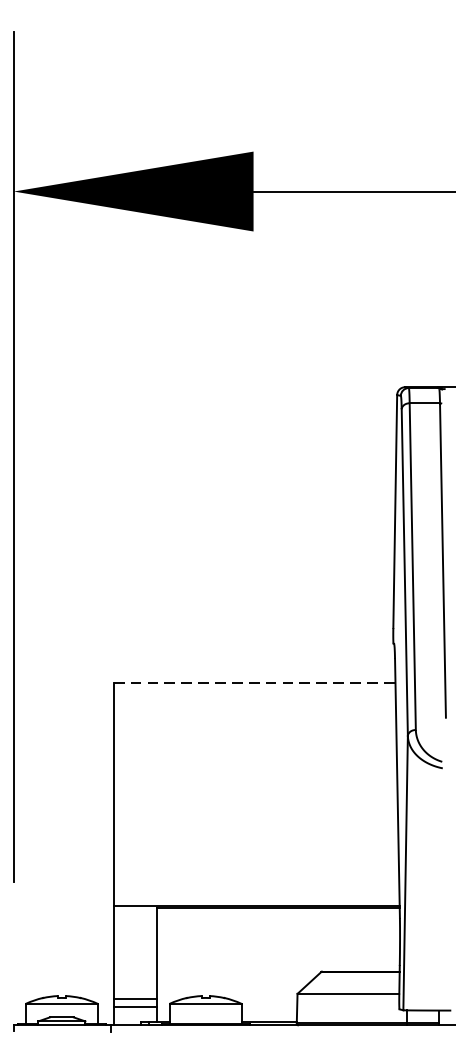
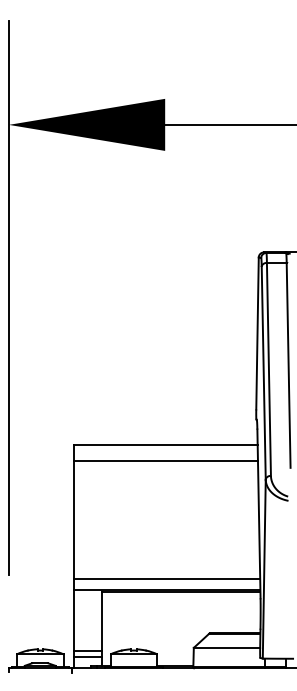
line: (254, 683) -> (165, 445), dashed -> solid
line: (254, 706) -> (165, 460), added
line: (257, 888) -> (167, 579), added

